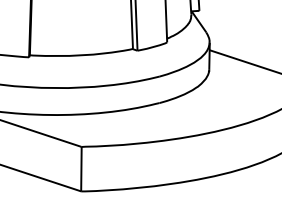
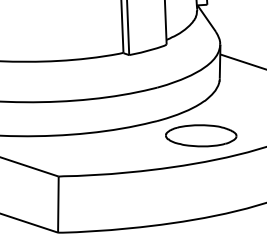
part: (194, 114) -> (201, 135), added

